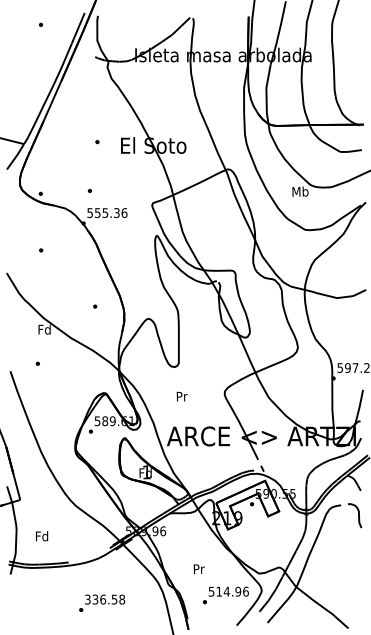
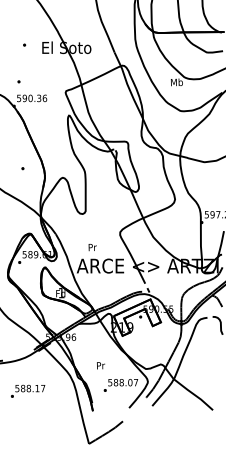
text: (101, 212) -> (27, 98), 555.36 -> 590.36
text: (181, 396) -> (92, 247), moved
text: (232, 591) -> (125, 382), 514.96 -> 588.07
text: (105, 599) -> (30, 388), 336.58 -> 588.17

